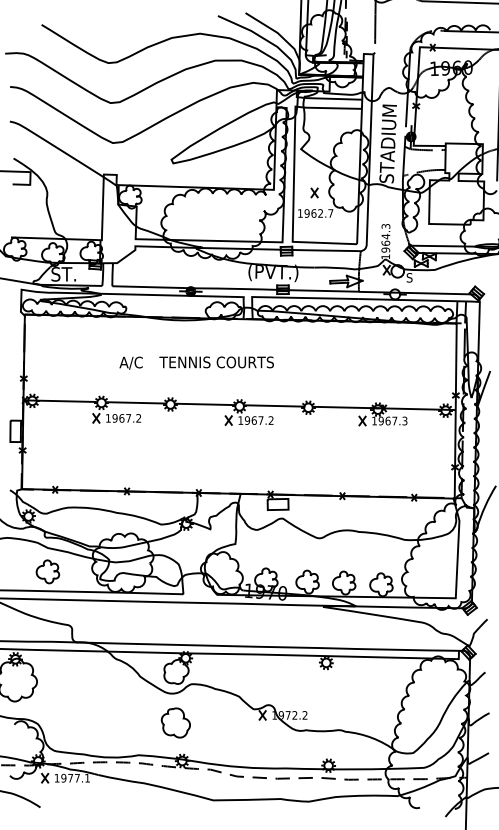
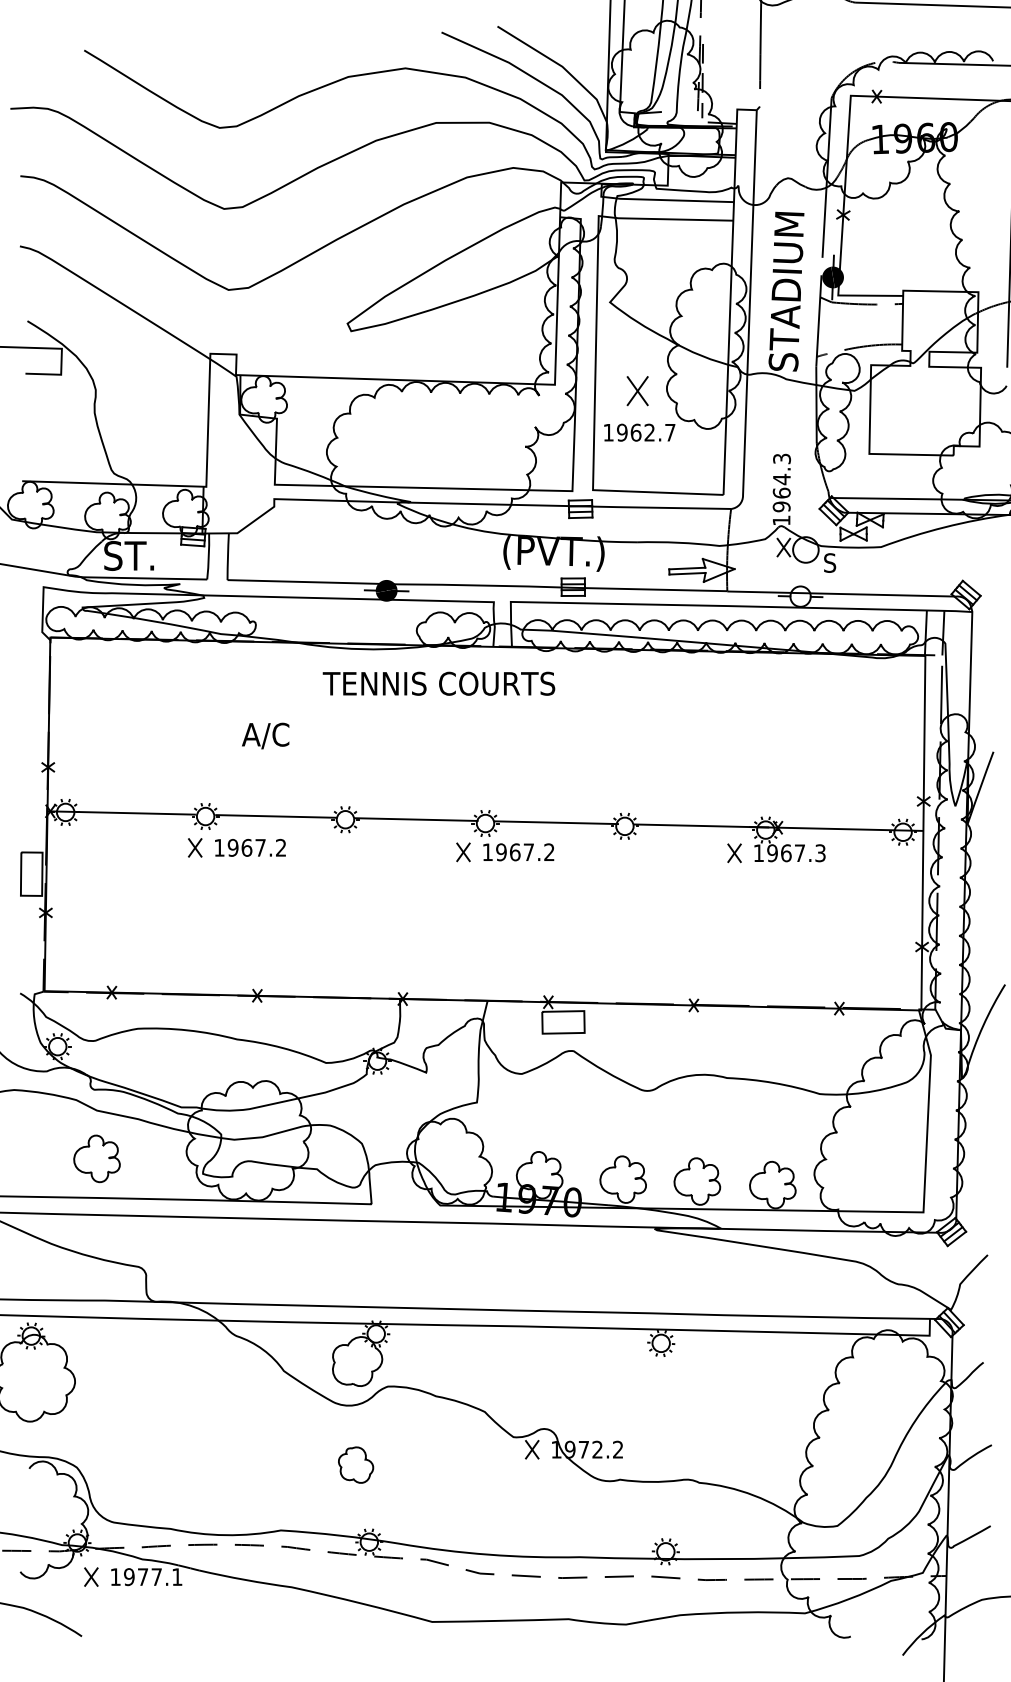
part: (314, 192) -> (637, 390), size x1.6
text: (216, 362) -> (438, 683), moved
part: (175, 722) -> (355, 1464), size x0.6

